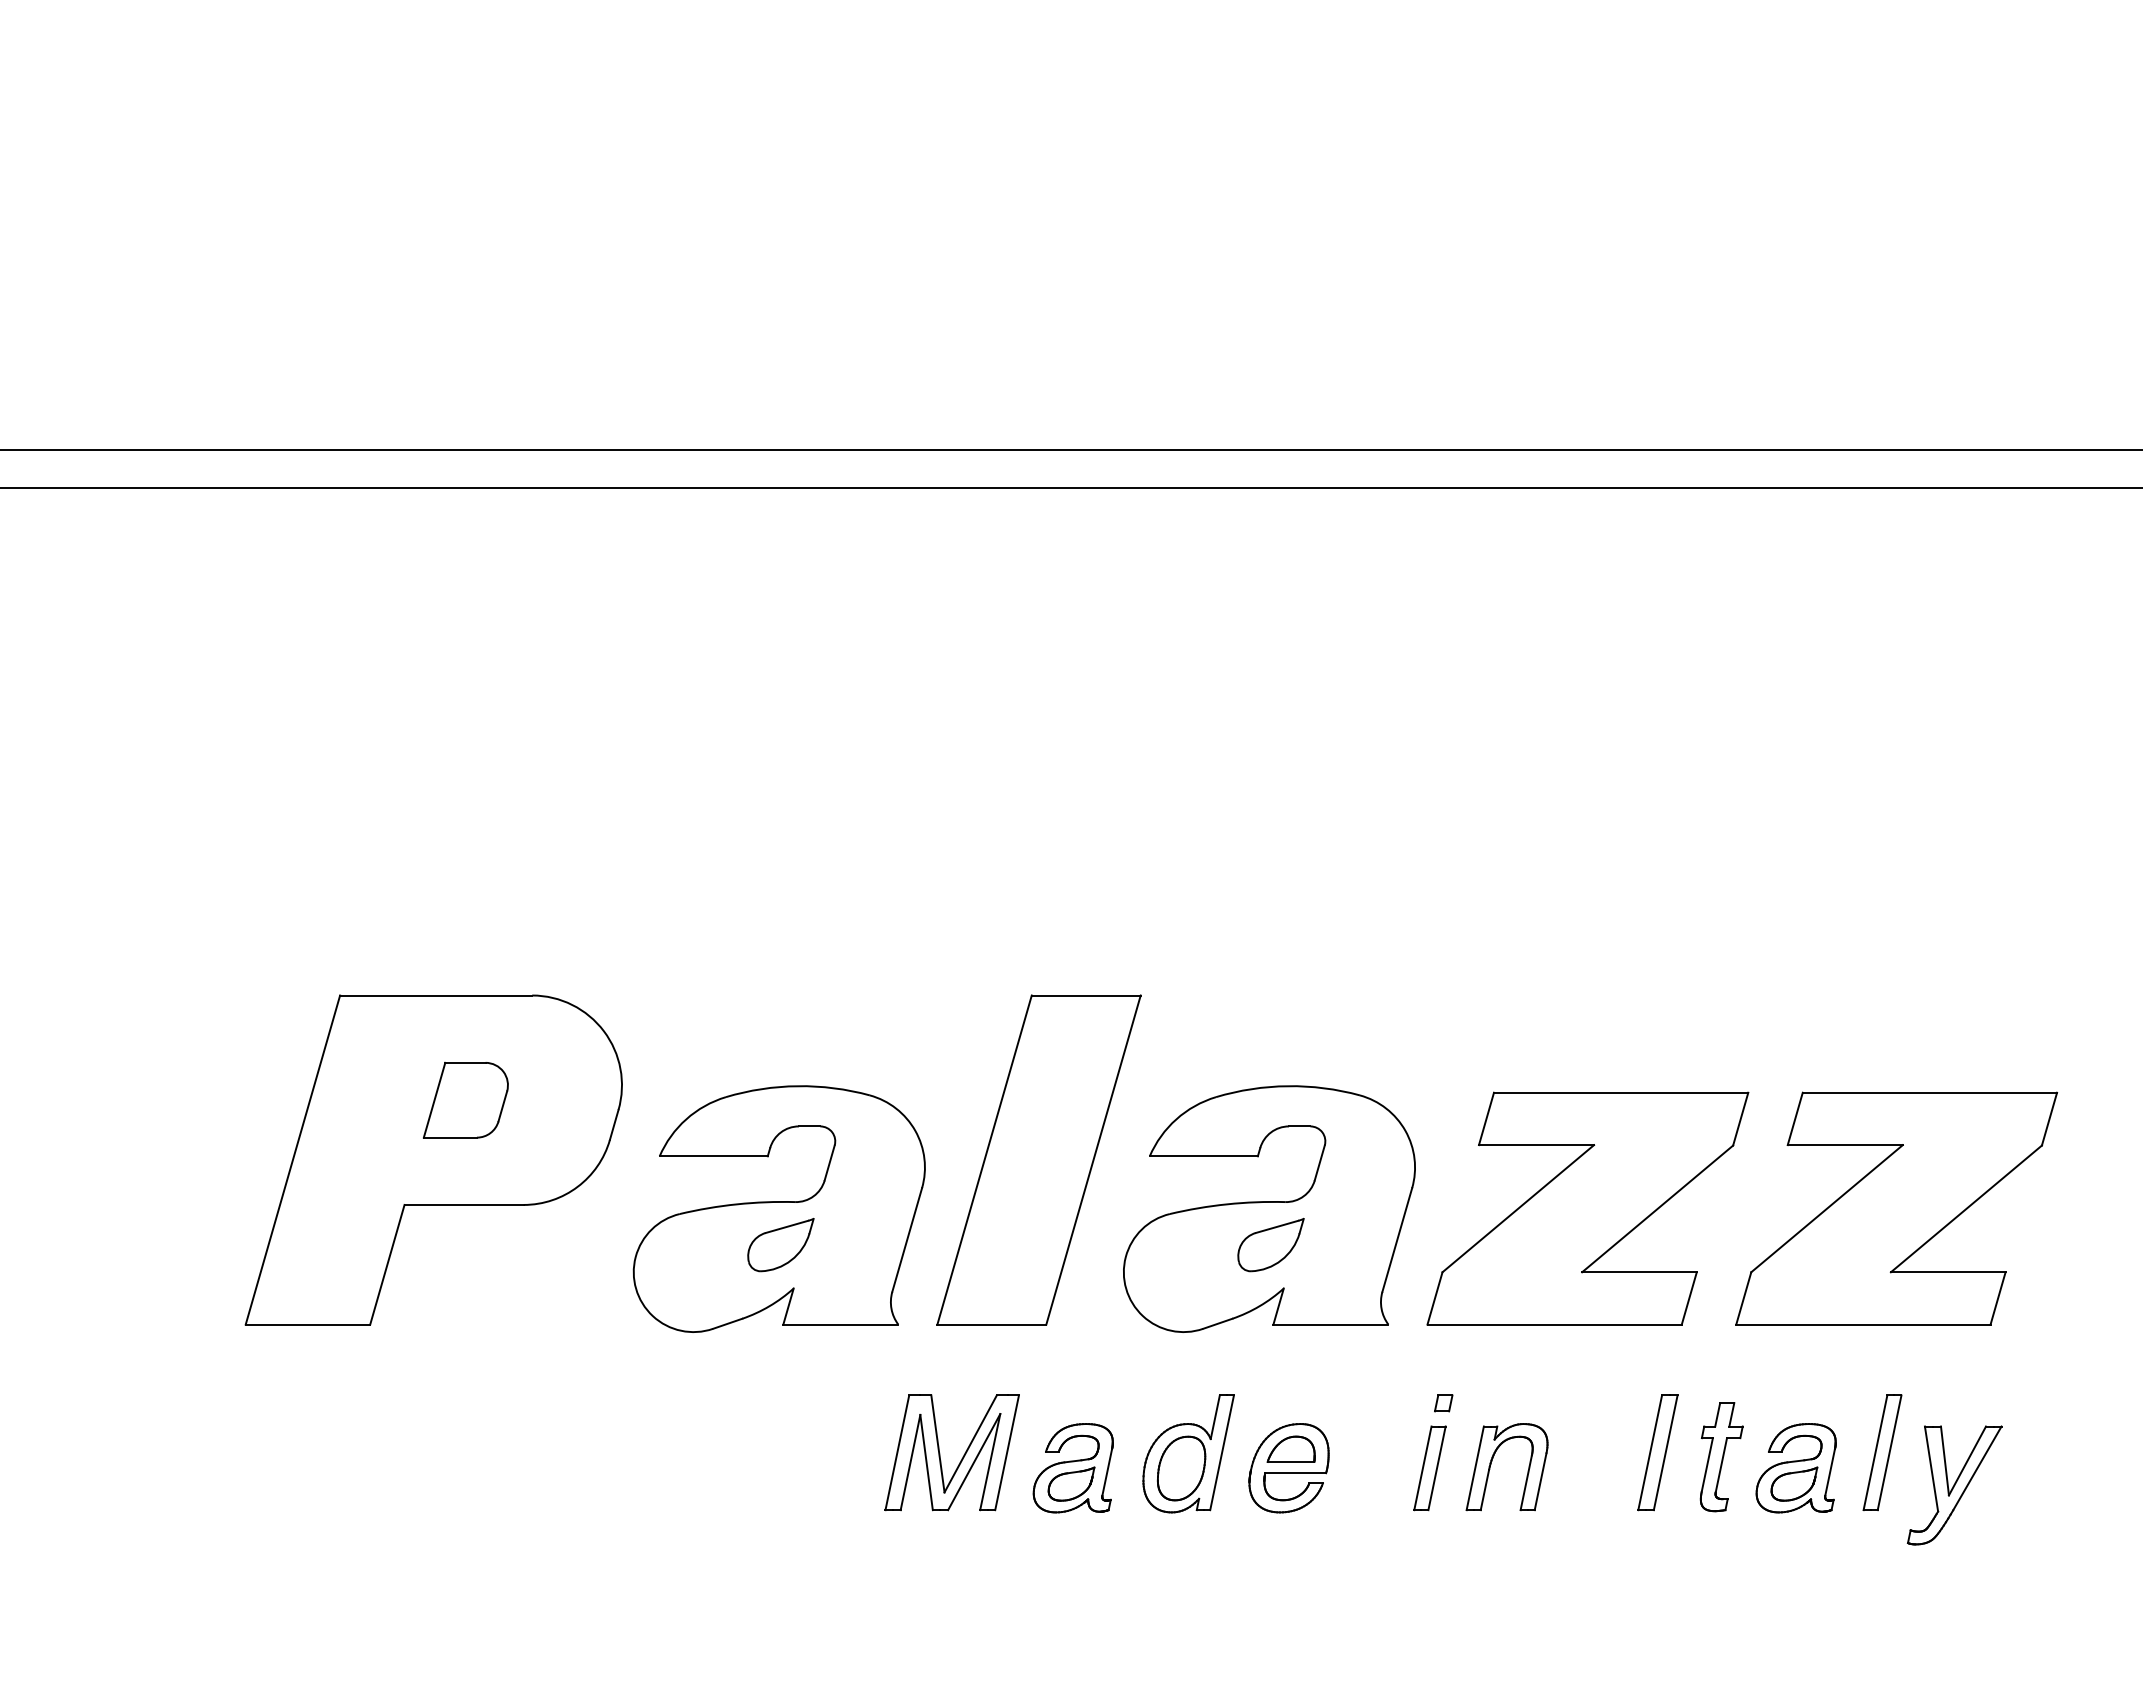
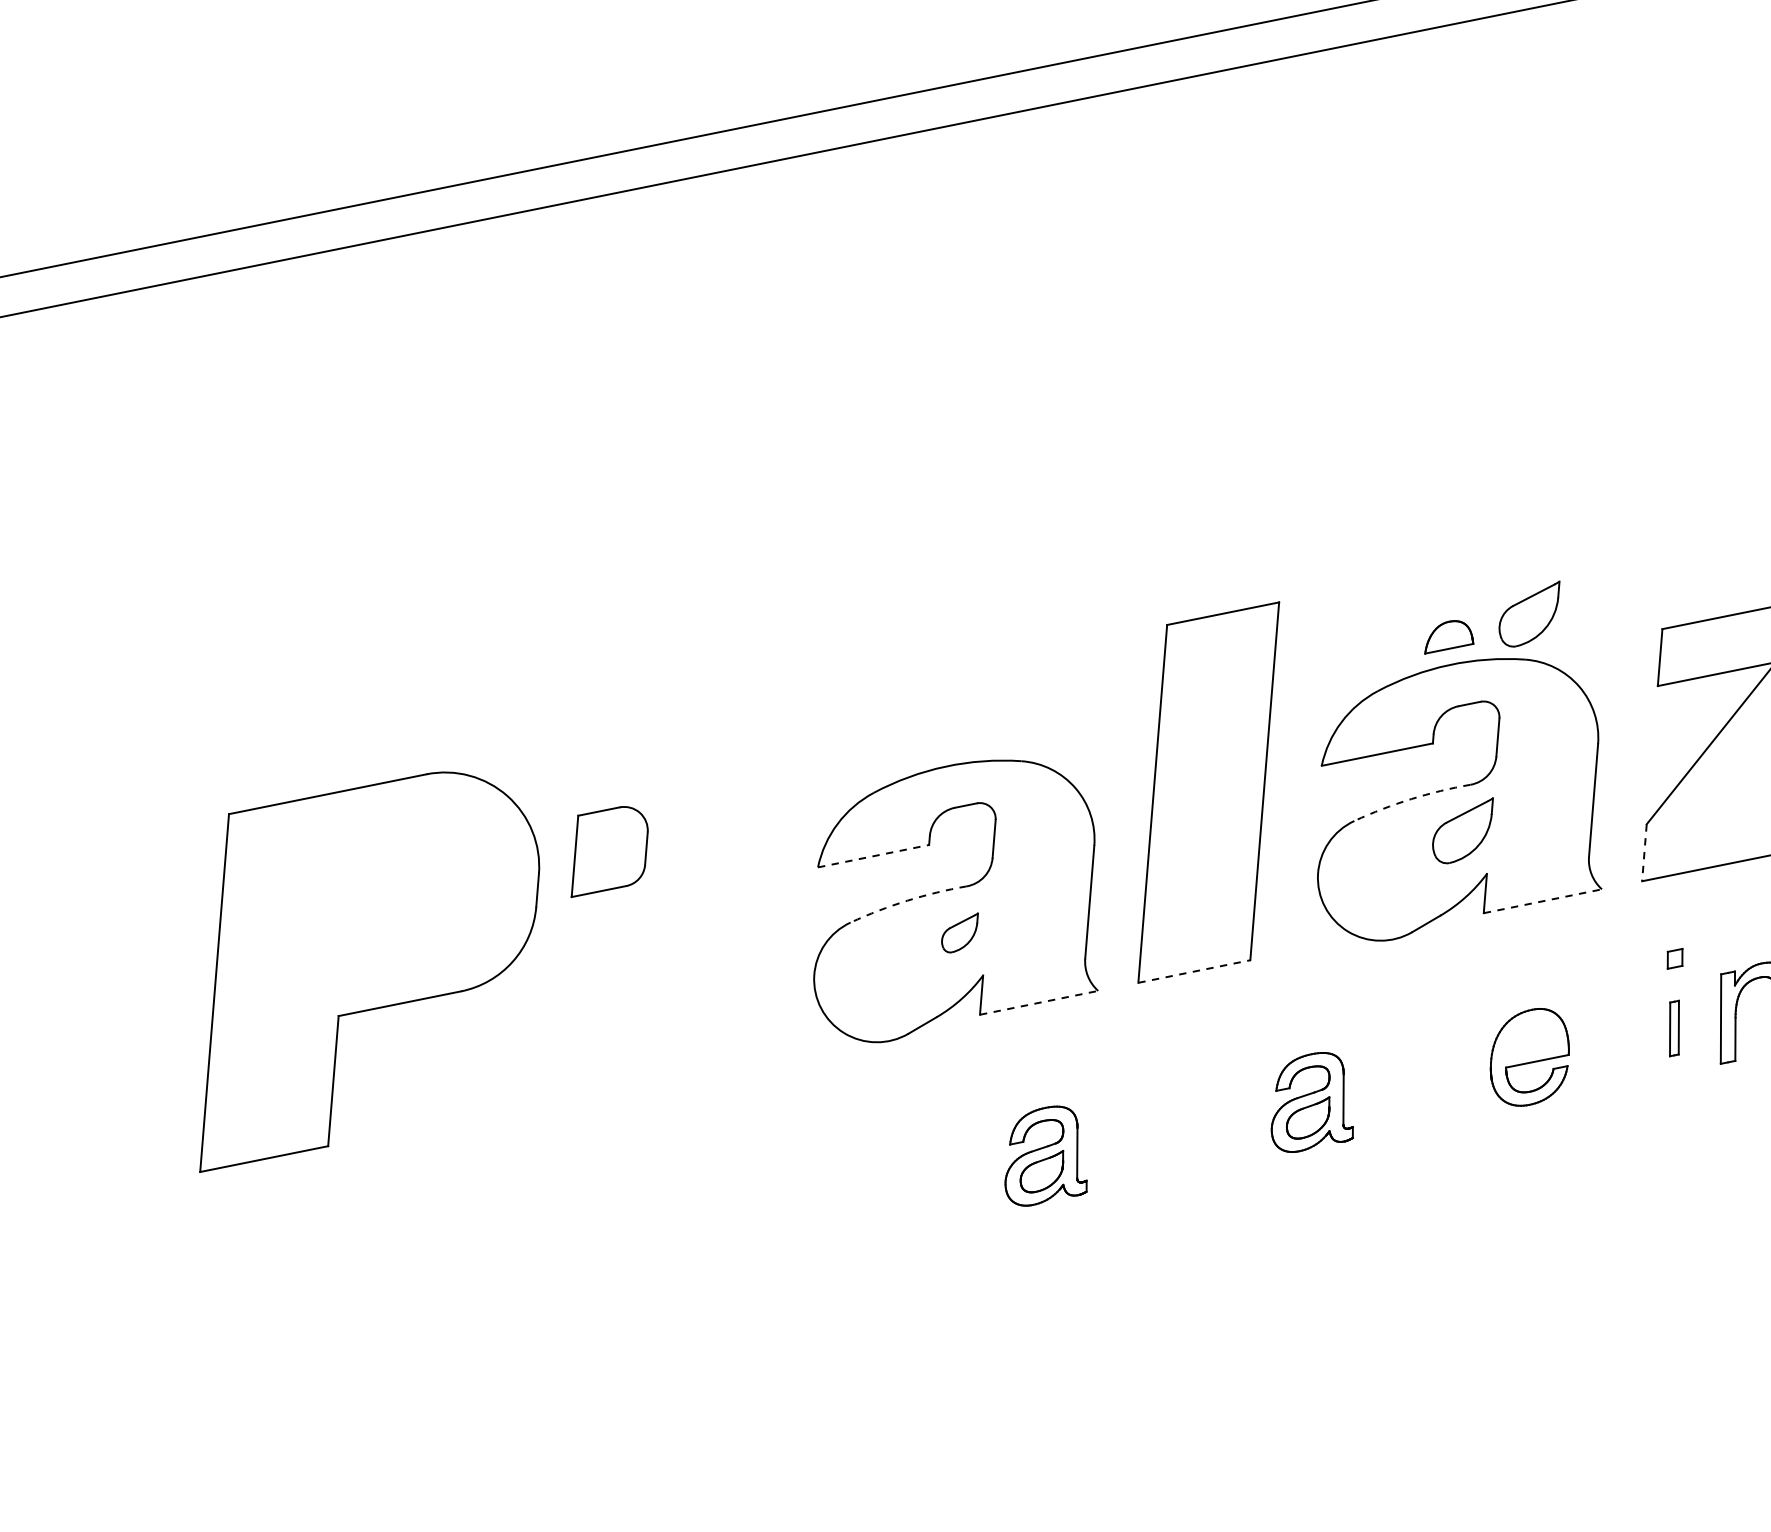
part: (1373, 1054) -> (1530, 614), added
line: (714, 1156) -> (874, 856), solid -> dashed
part: (433, 1159) -> (359, 963), moved
arc: (737, 1204) -> (907, 900), solid -> dashed
arc: (1227, 1204) -> (1411, 799), solid -> dashed
part: (780, 1245) -> (960, 934), size x0.6
line: (1434, 1298) -> (1643, 852), solid -> dashed
line: (840, 1324) -> (1038, 1002), solid -> dashed
line: (992, 1324) -> (1194, 971), solid -> dashed
line: (1330, 1324) -> (1542, 901), solid -> dashed
part: (1290, 1448) -> (1445, 635), moved
part: (940, 1453) -> (1168, 1114), removed
part: (1188, 1453) -> (1423, 1063), removed
part: (813, 1468) -> (1040, 1156), added
part: (1429, 1468) -> (1674, 1028), size x0.6

